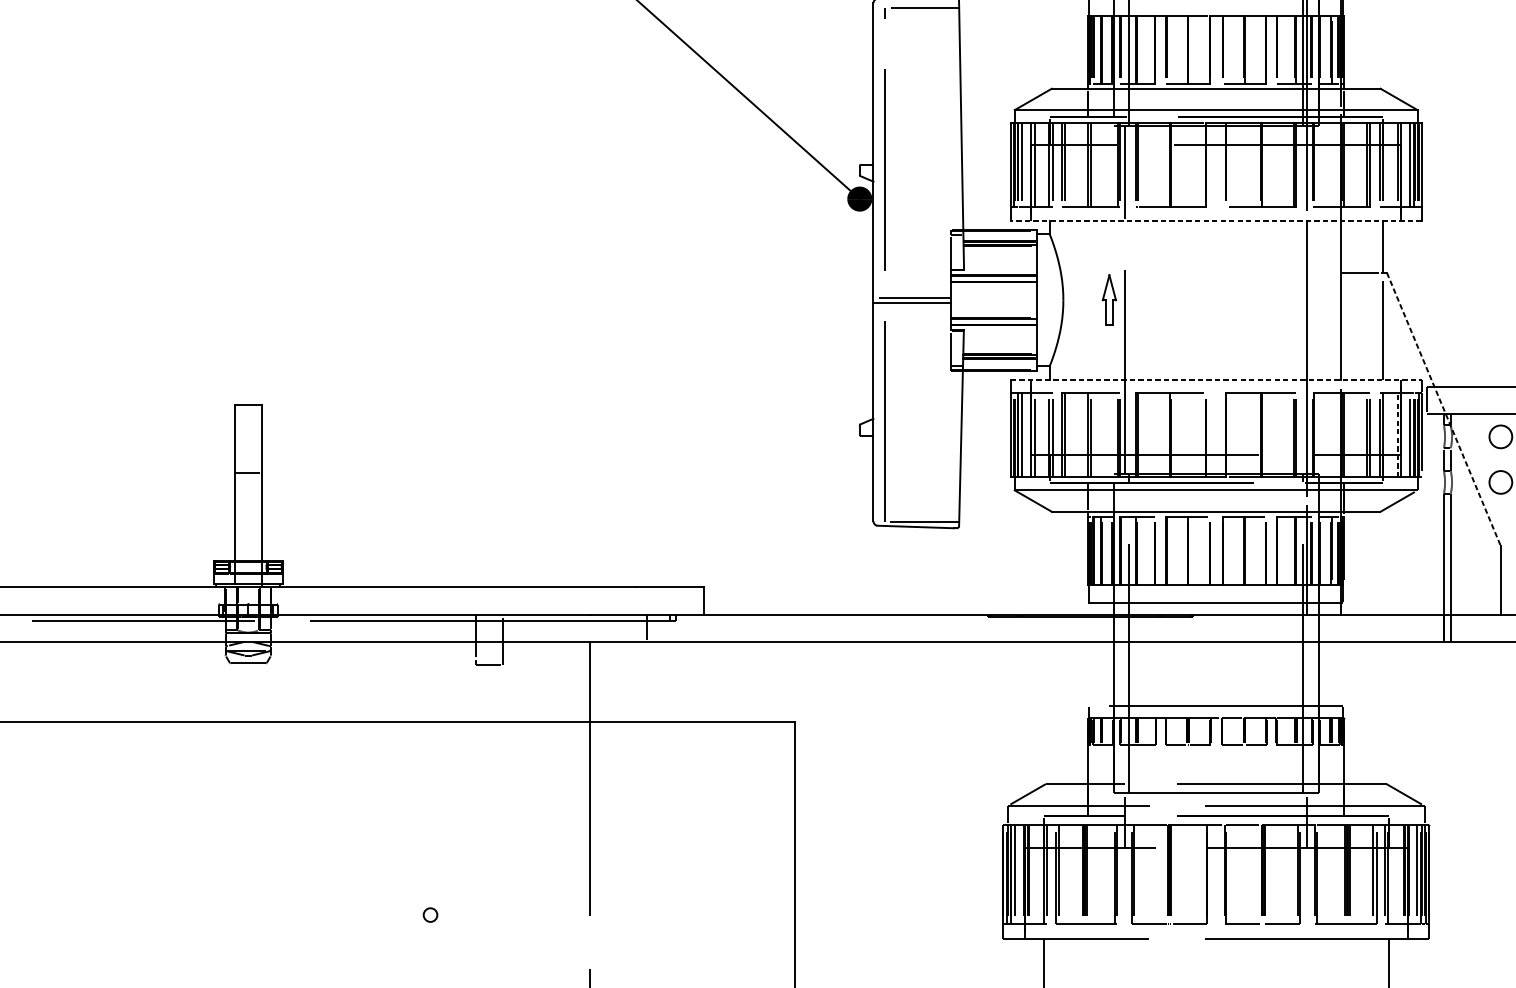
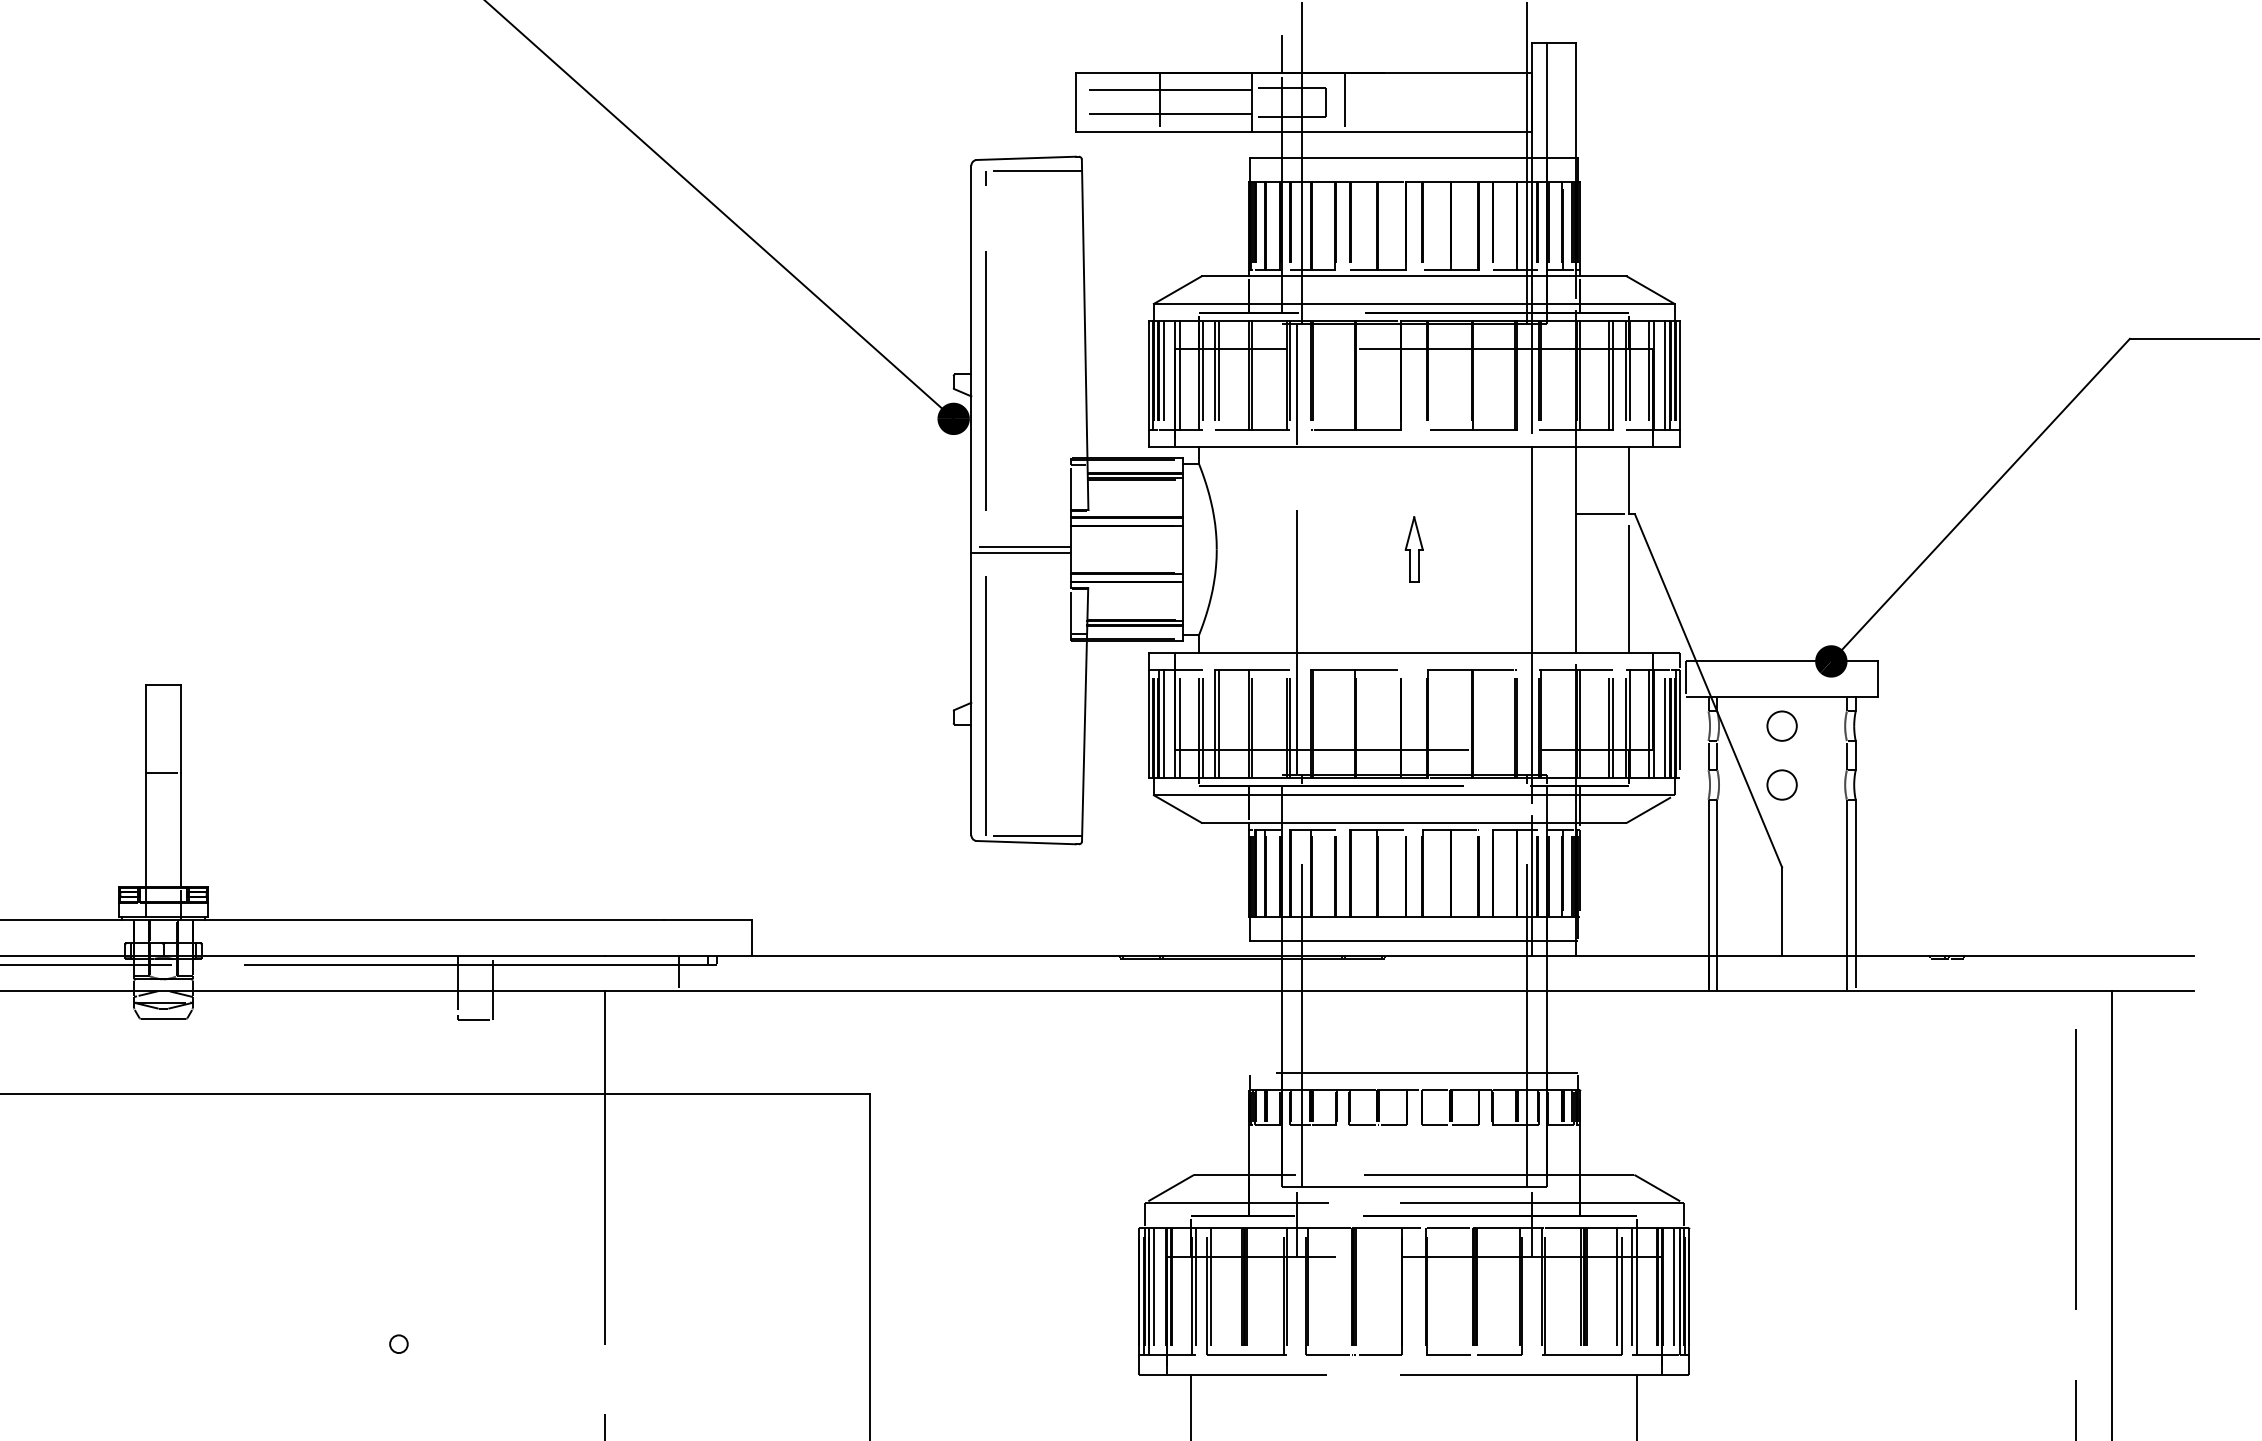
line: (1216, 220) -> (1414, 446), dashed -> solid
part: (1108, 300) -> (1413, 549), moved
line: (1216, 379) -> (1414, 652), dashed -> solid
line: (1443, 410) -> (1708, 691), dashed -> solid
line: (1397, 434) -> (1648, 723), dashed -> solid

